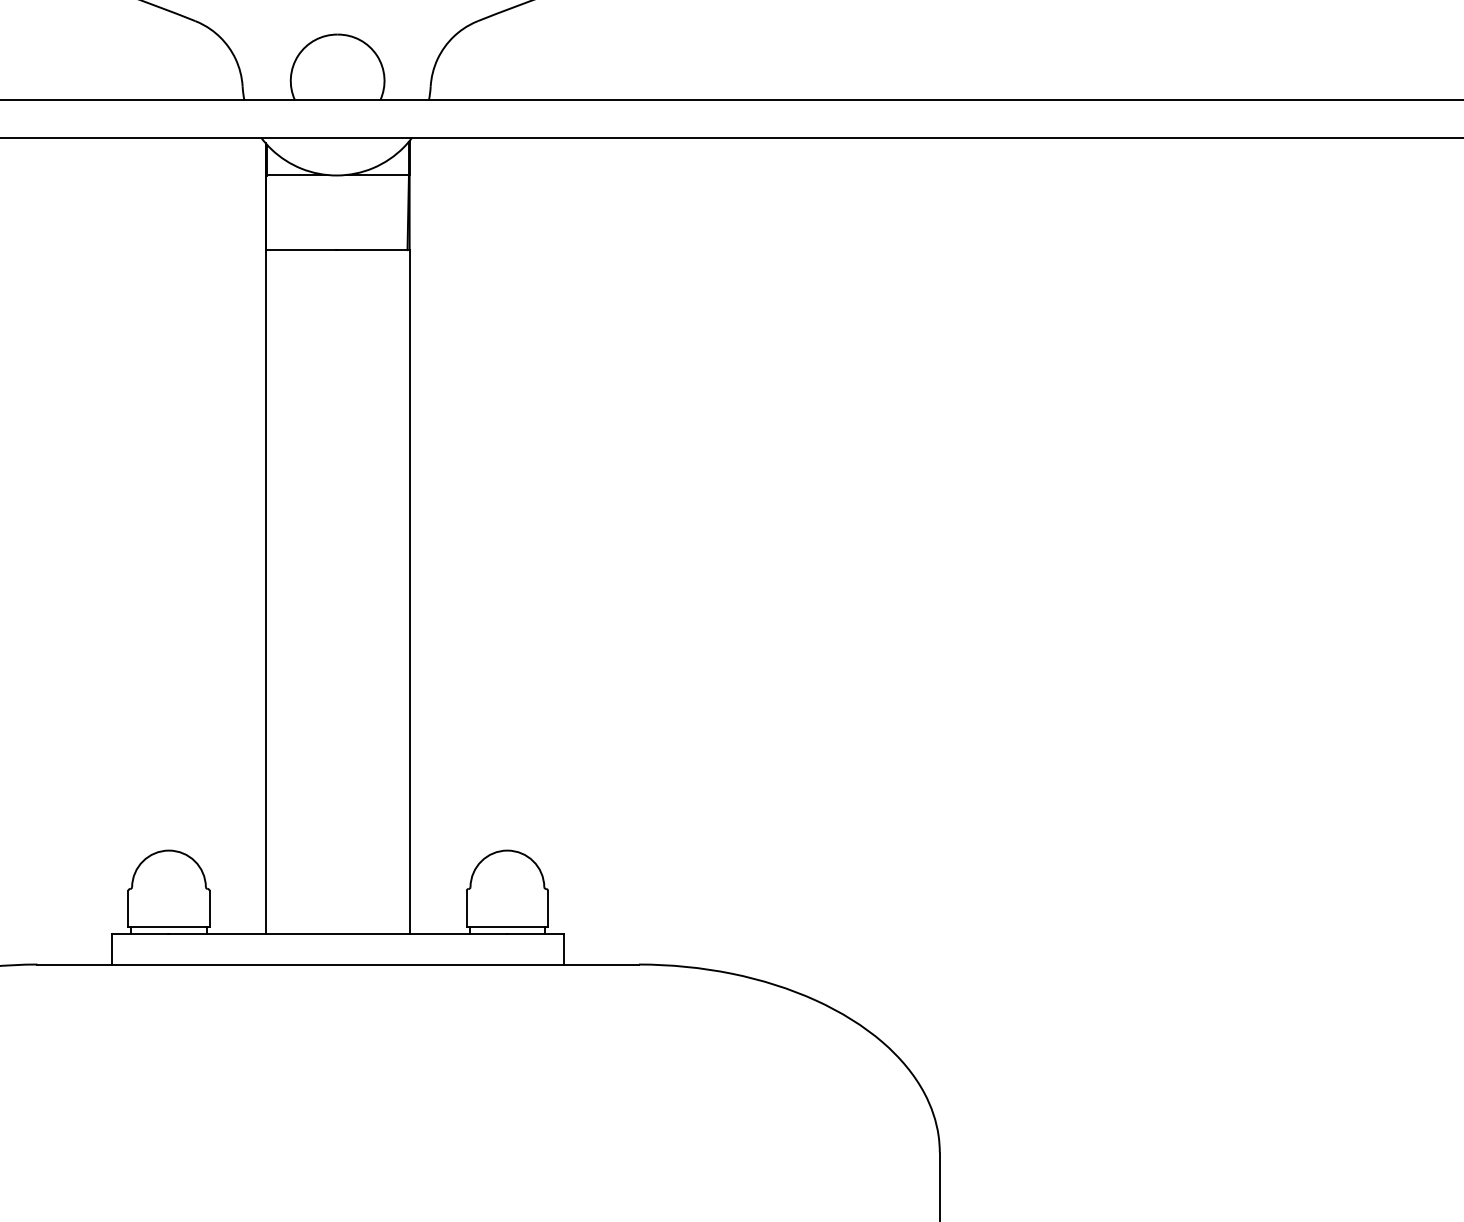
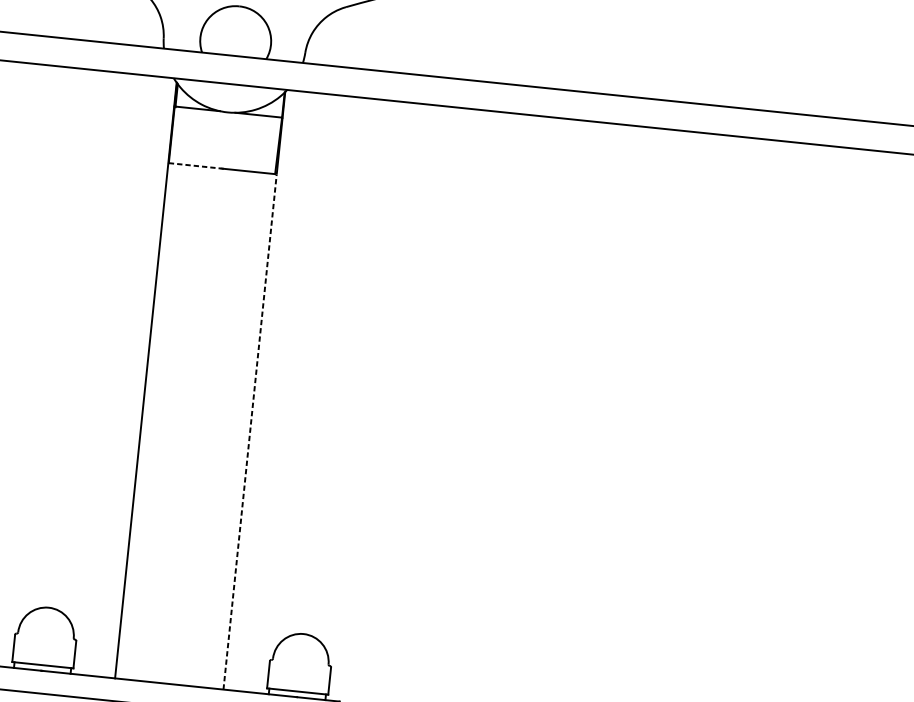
line: (301, 250) -> (195, 166), solid -> dashed
line: (409, 591) -> (250, 431), solid -> dashed

